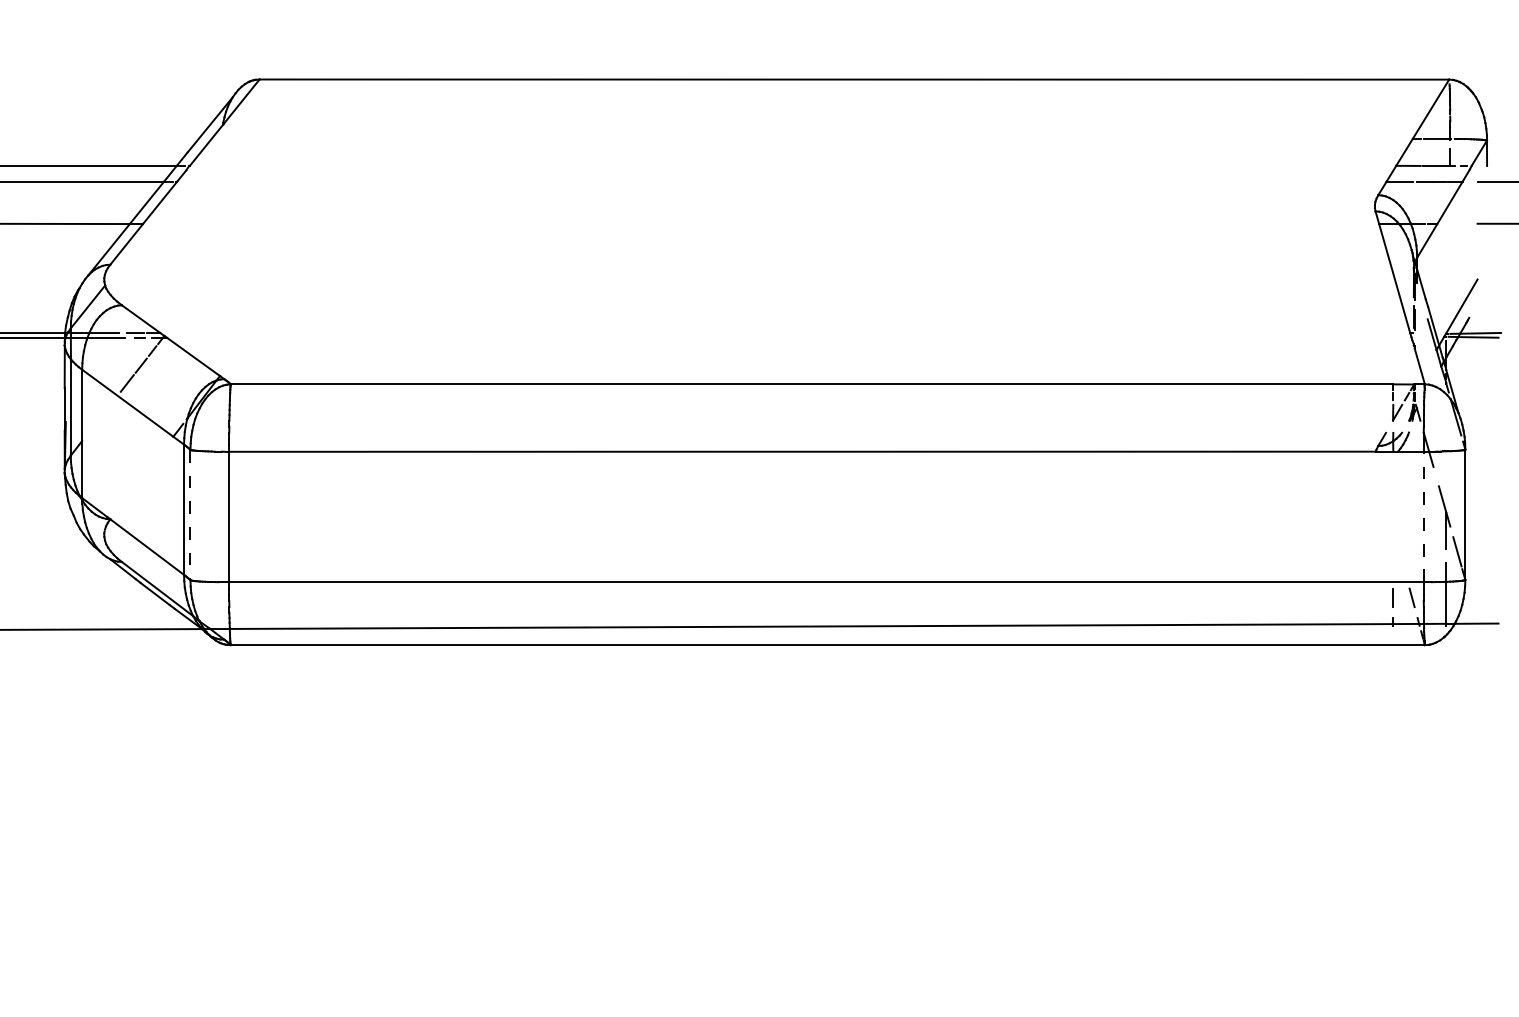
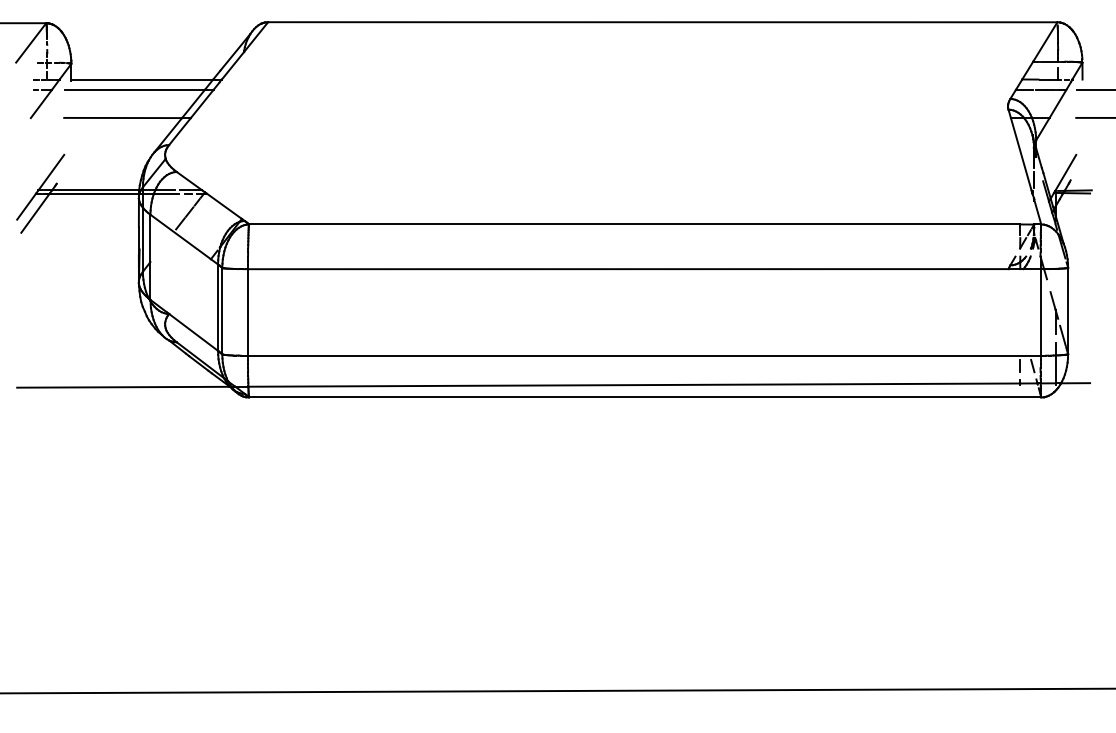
line: (190, 515) -> (222, 311), dashed -> solid
line: (1423, 515) -> (1040, 311), dashed -> solid

